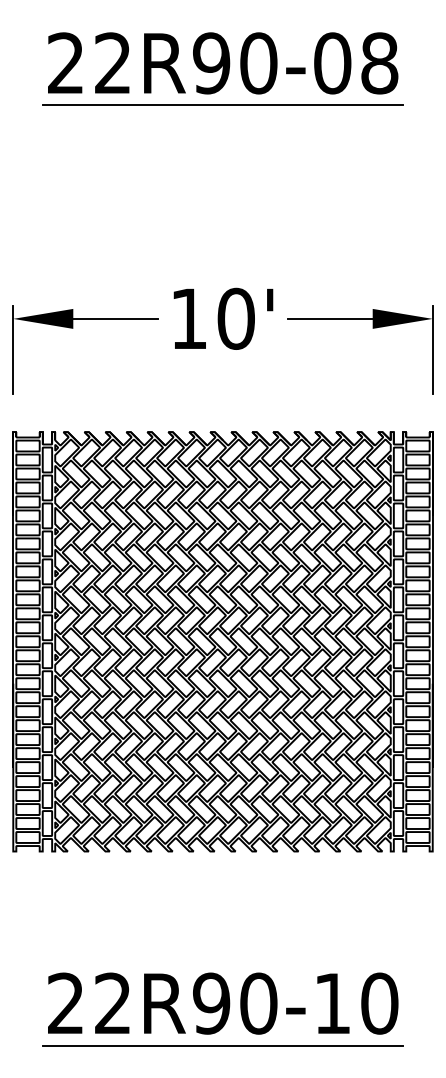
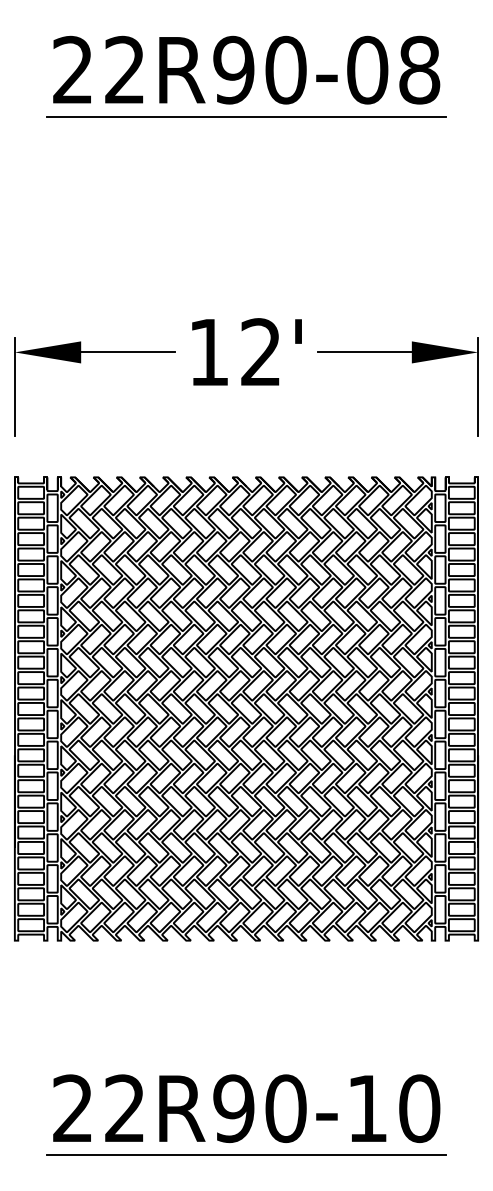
text: (235, 318) -> (260, 351), 10' -> 12'

